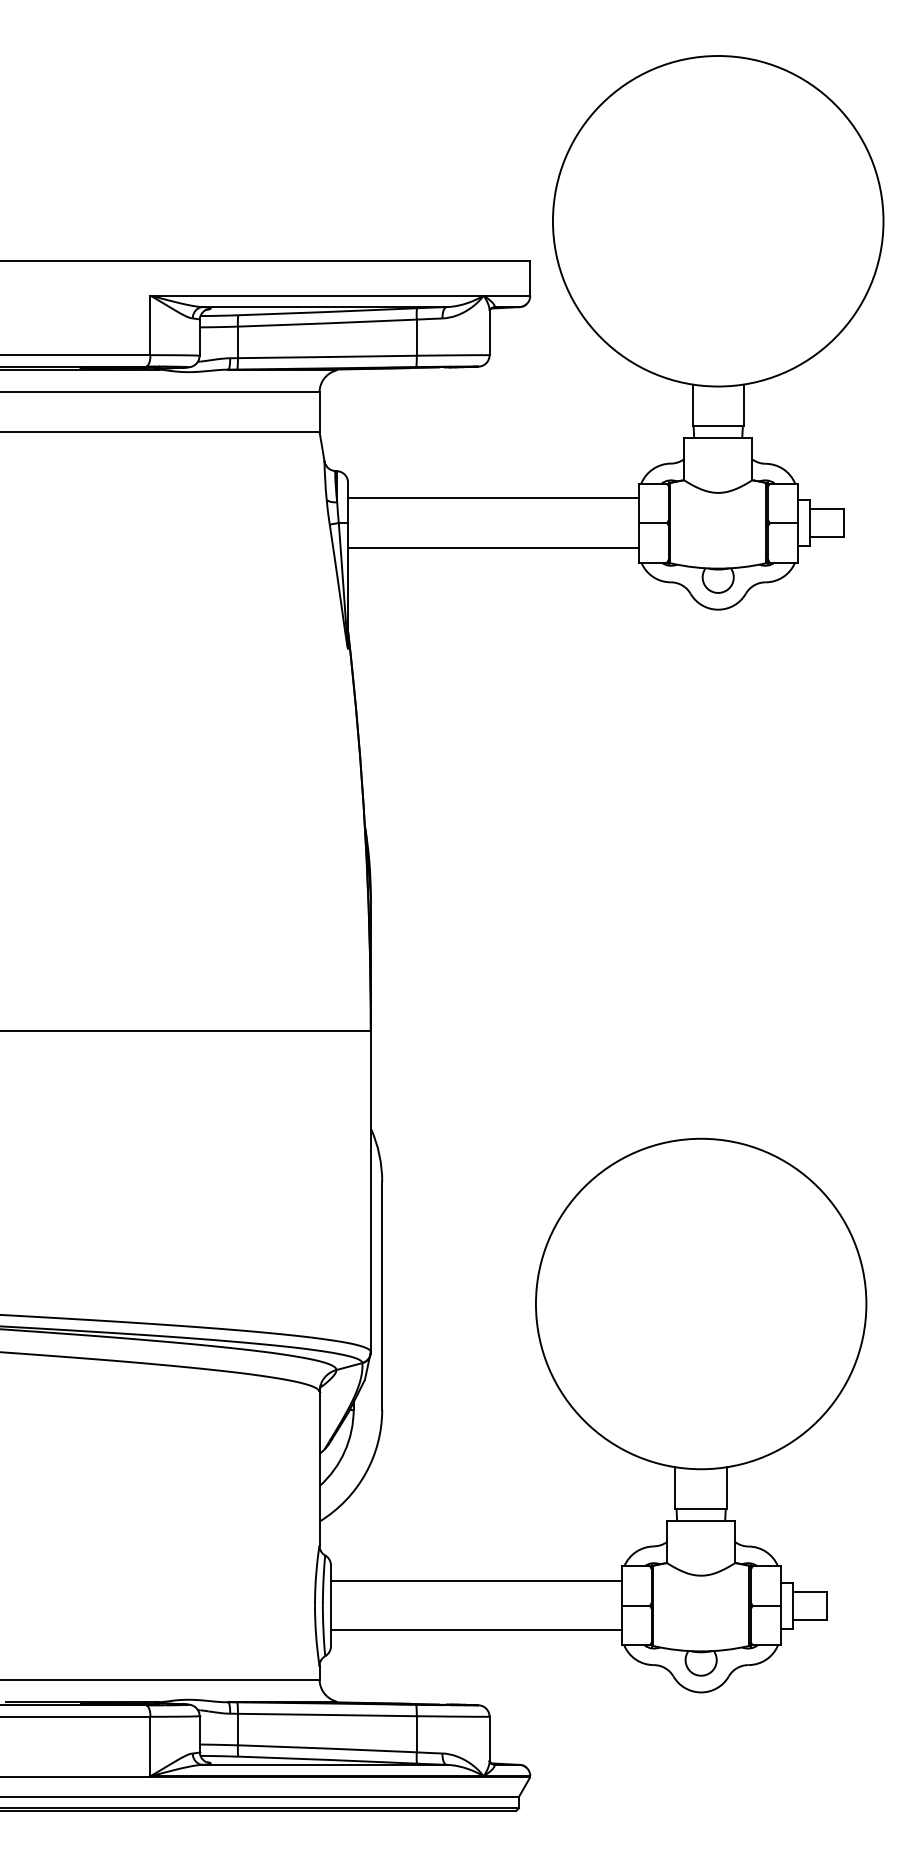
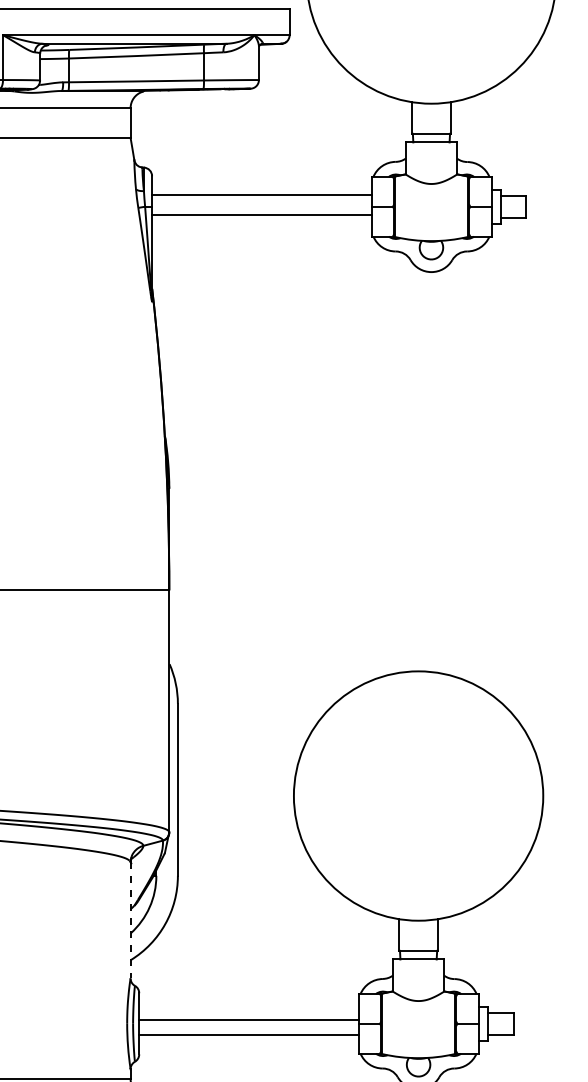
line: (493, 498) -> (261, 214), moved
line: (493, 547) -> (261, 195), moved
line: (319, 1468) -> (130, 920), solid -> dashed
line: (475, 1581) -> (248, 1034), moved
line: (475, 1630) -> (248, 1020), moved

